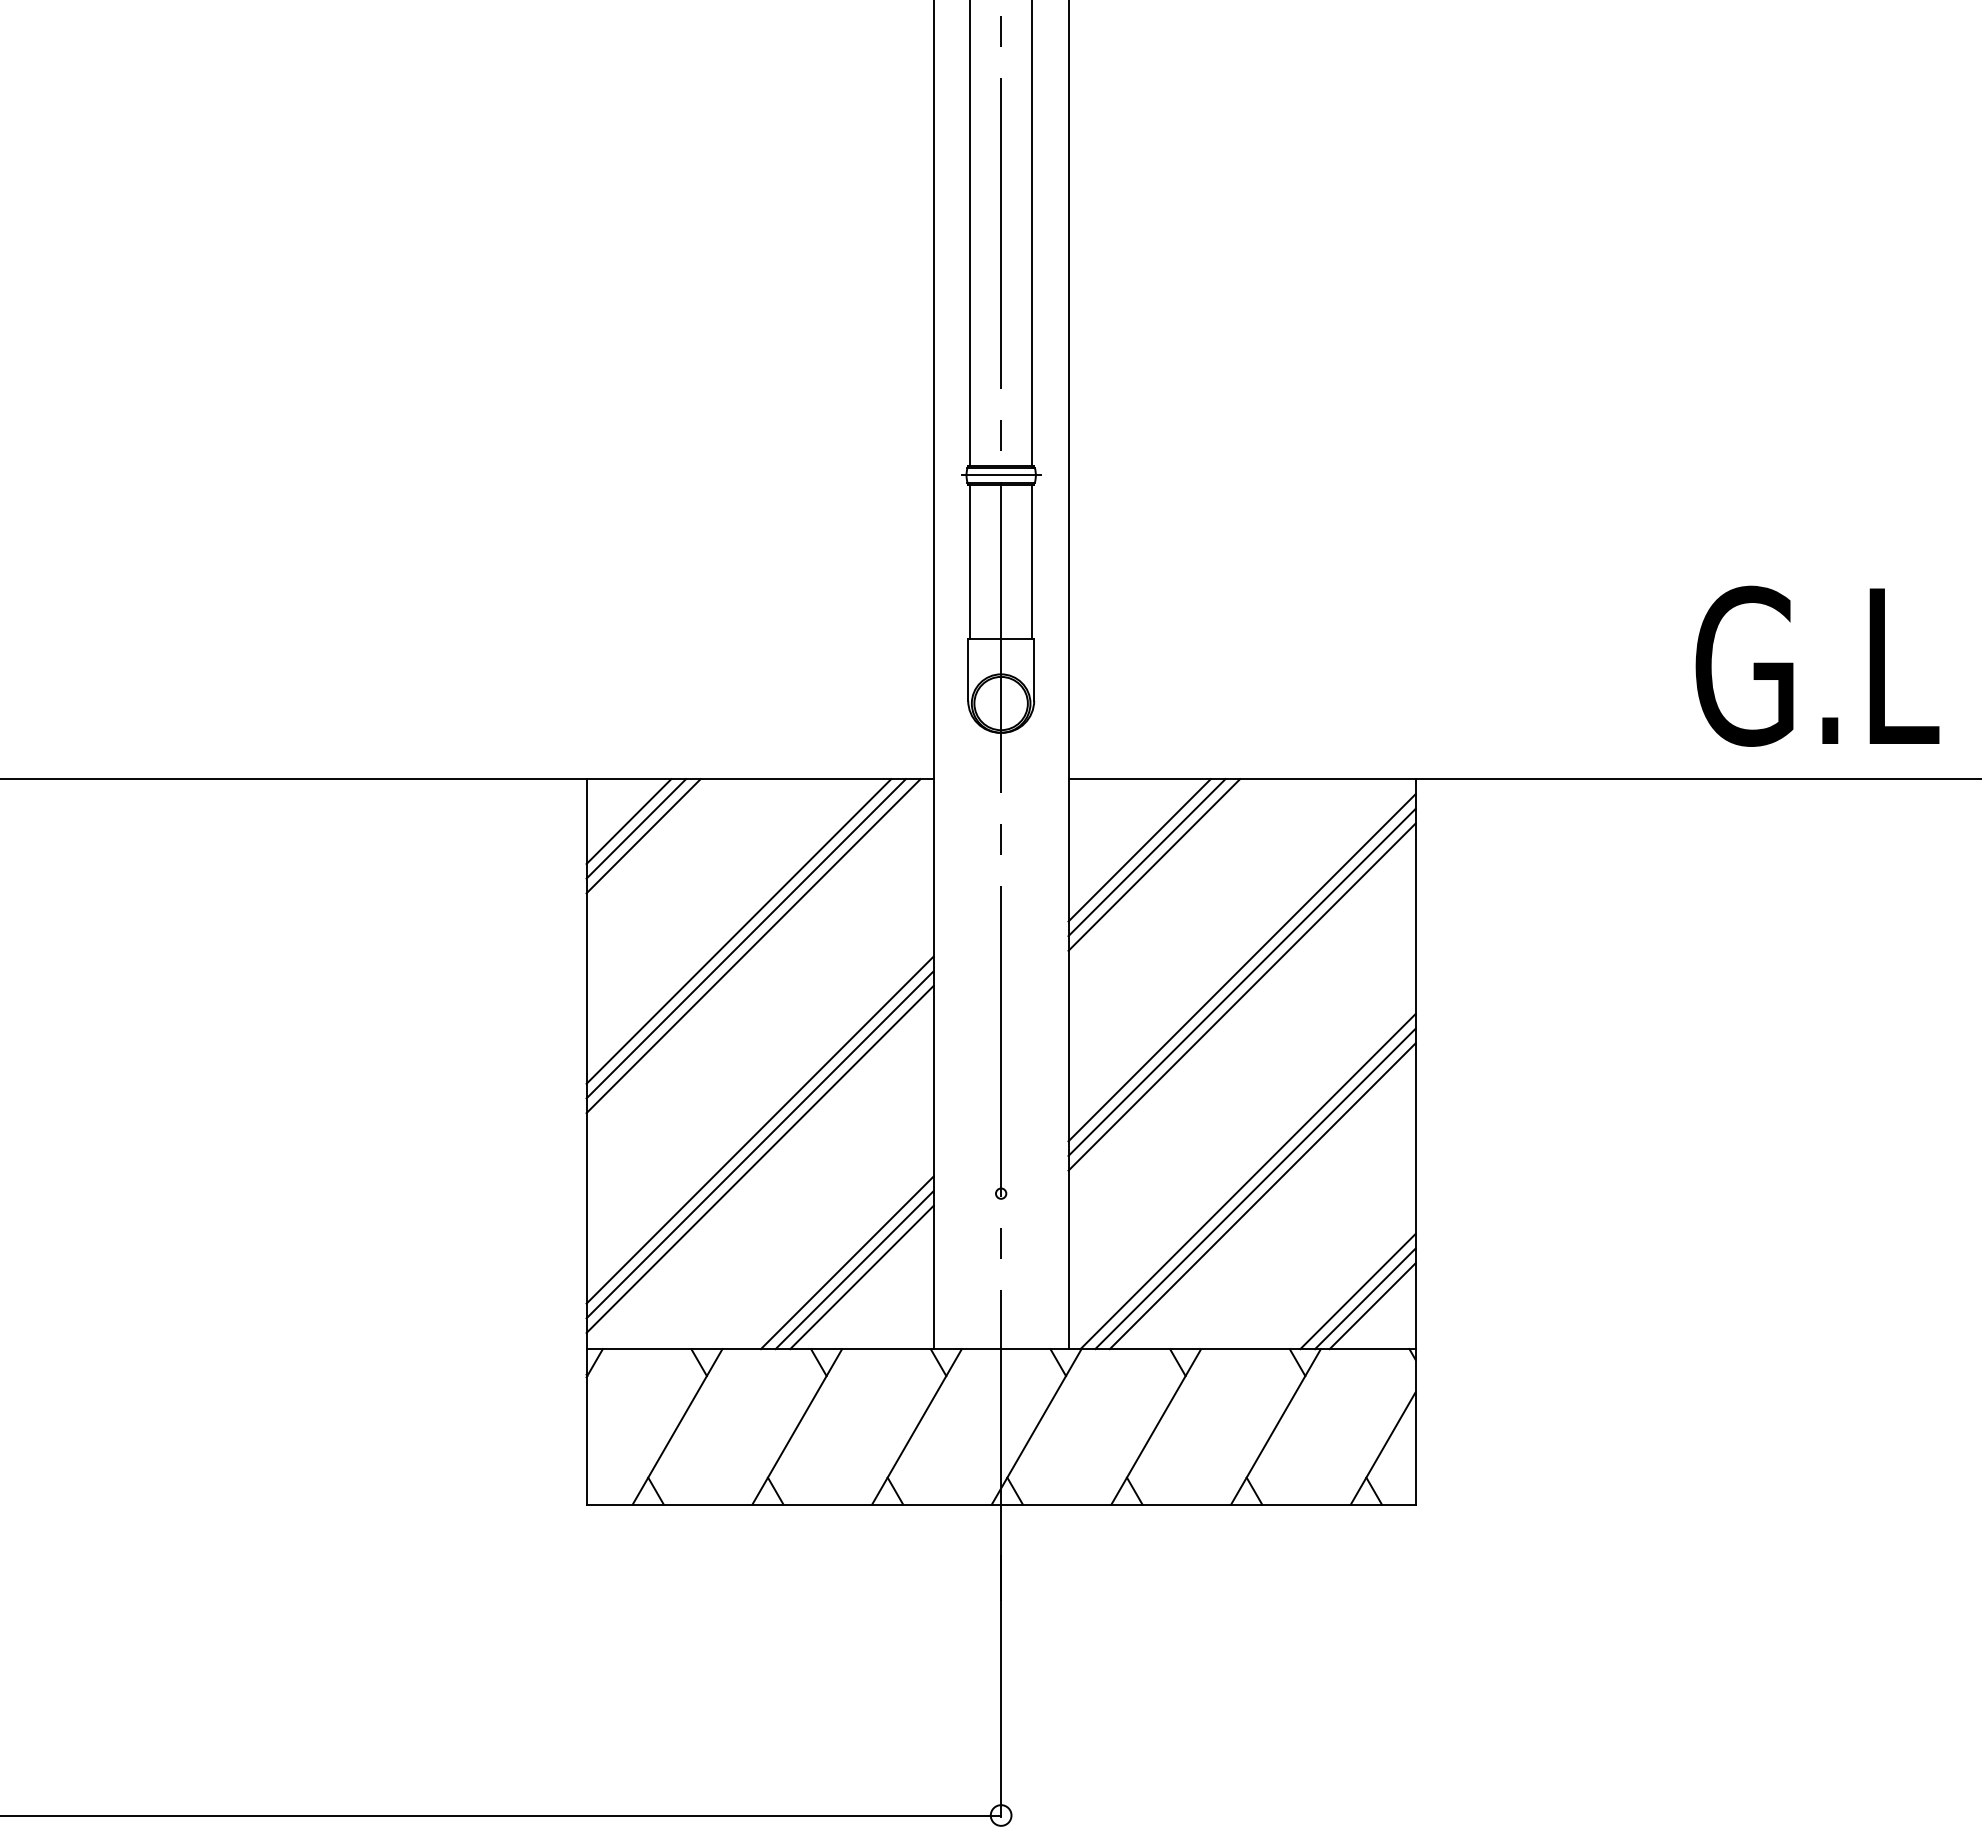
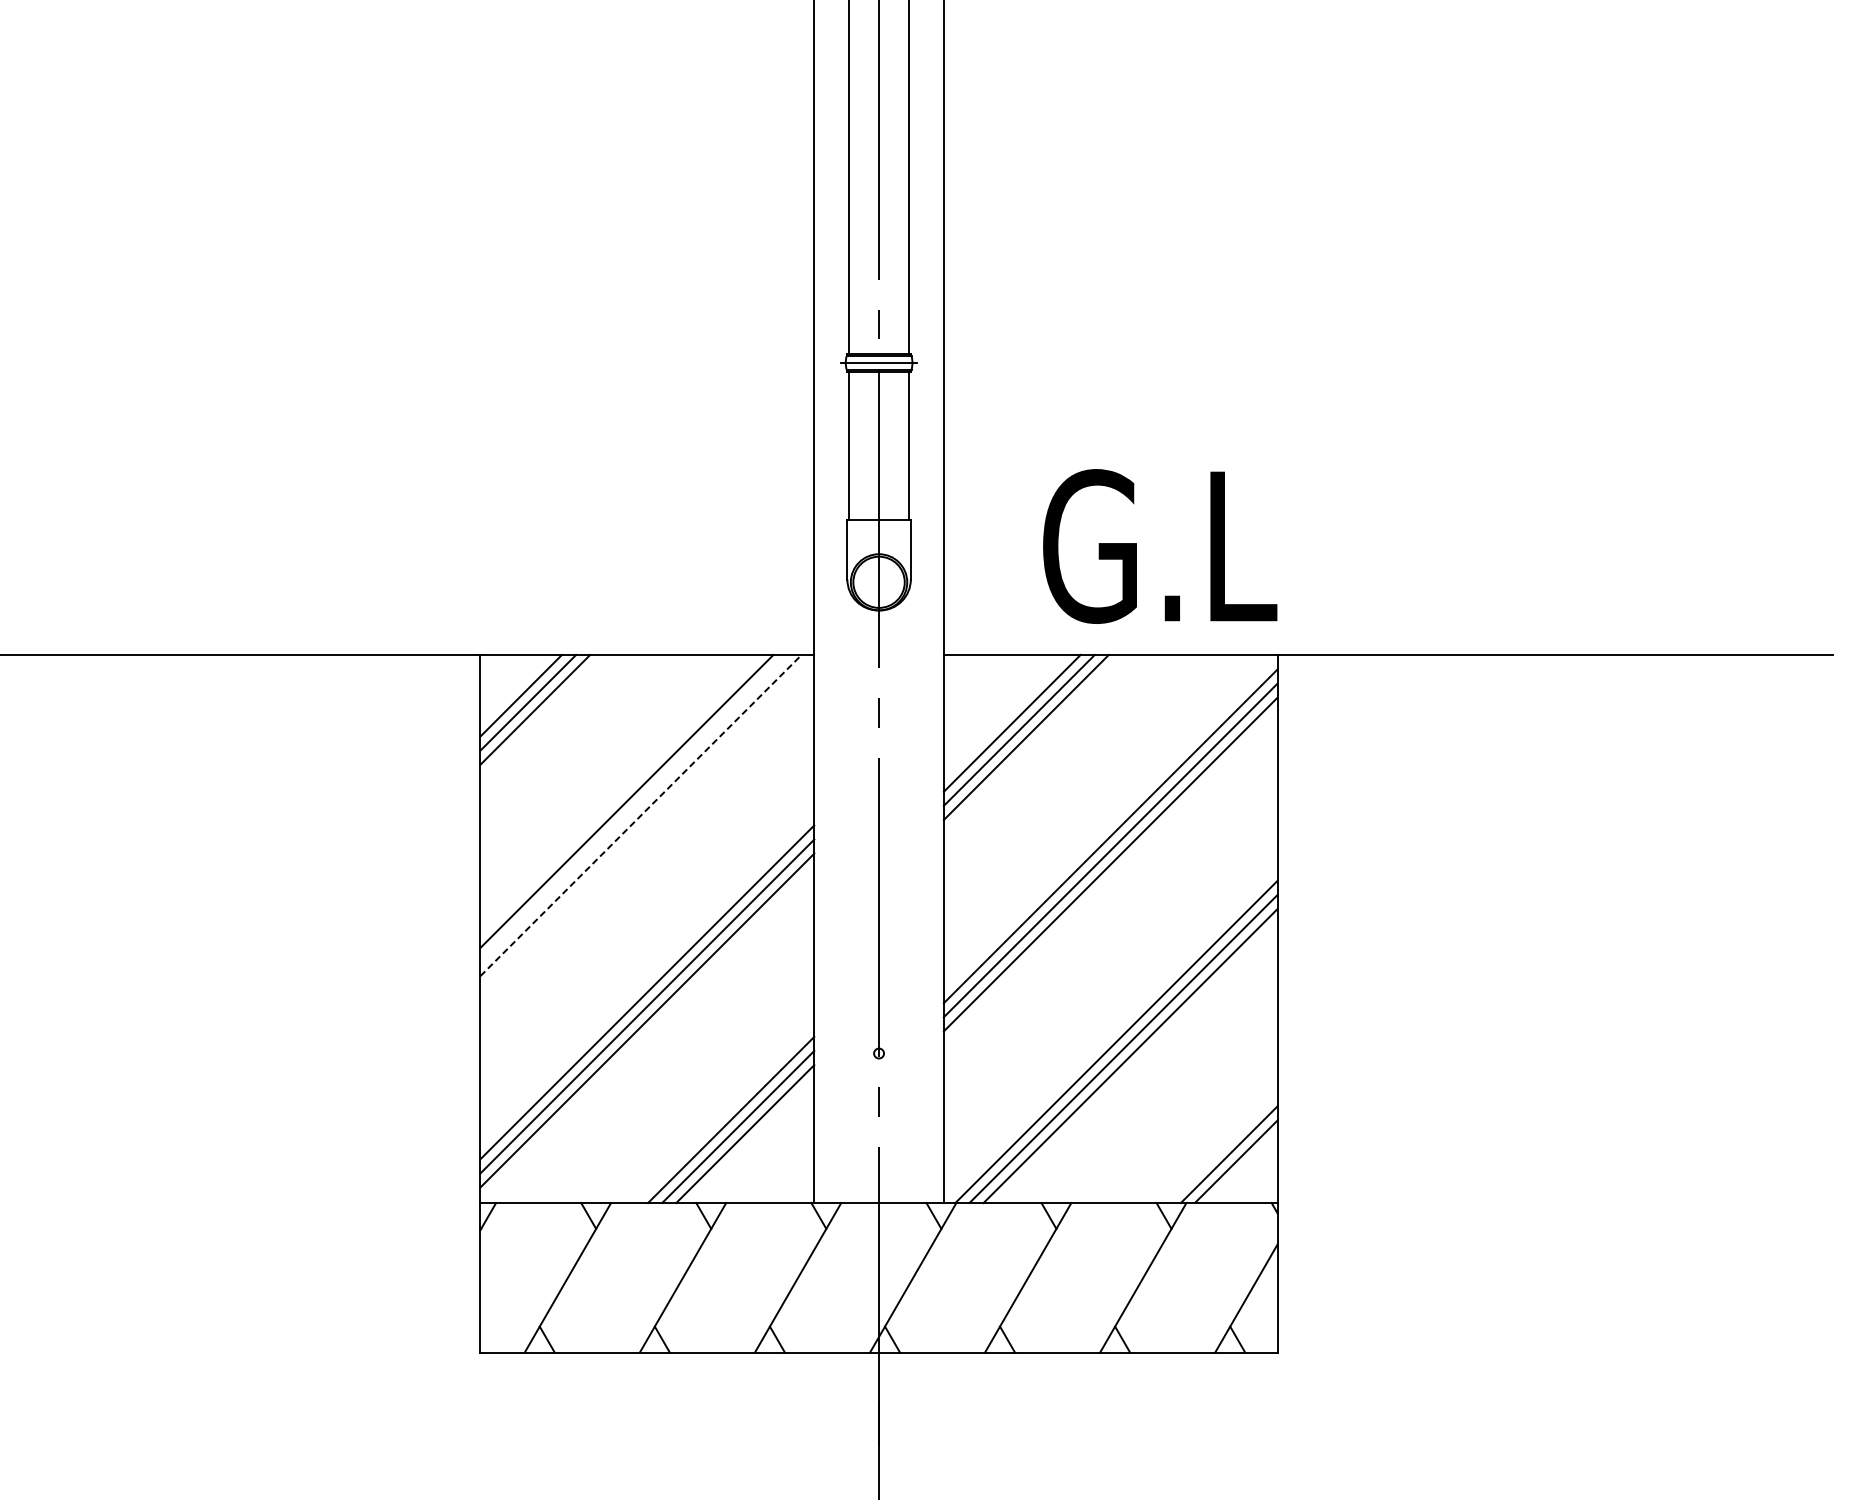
text: (1817, 665) -> (1160, 545), moved
line: (745, 938) -> (633, 808), removed
line: (753, 945) -> (640, 814), solid -> dashed
line: (1357, 1291) -> (1221, 1147), removed

